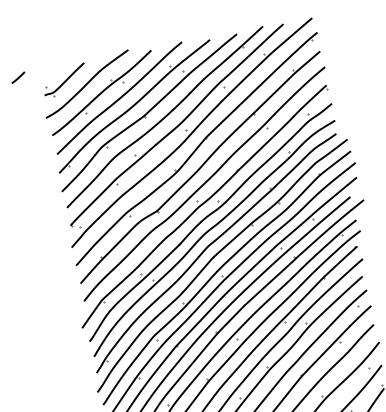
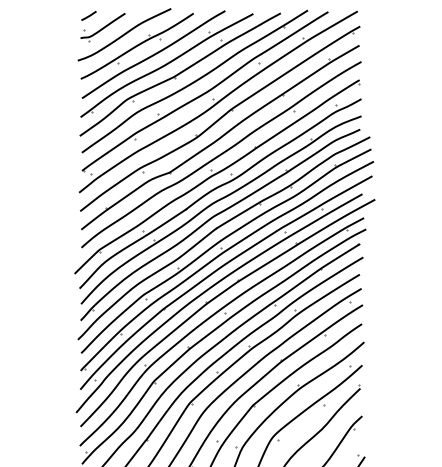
line: (17, 77) -> (88, 15), moved

